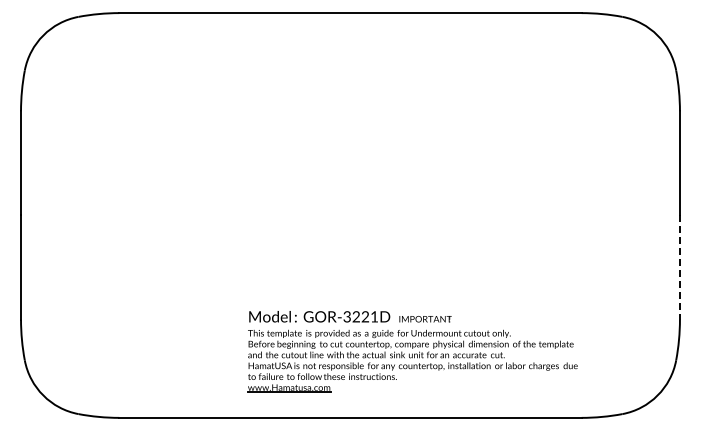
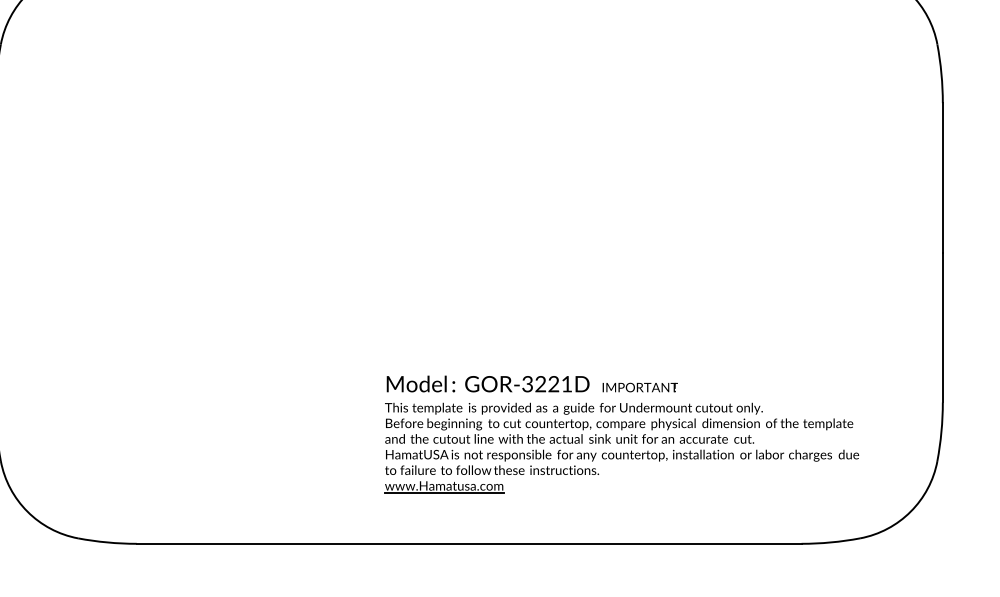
line: (679, 268) -> (942, 329), dashed -> solid
part: (412, 351) -> (621, 433), moved

